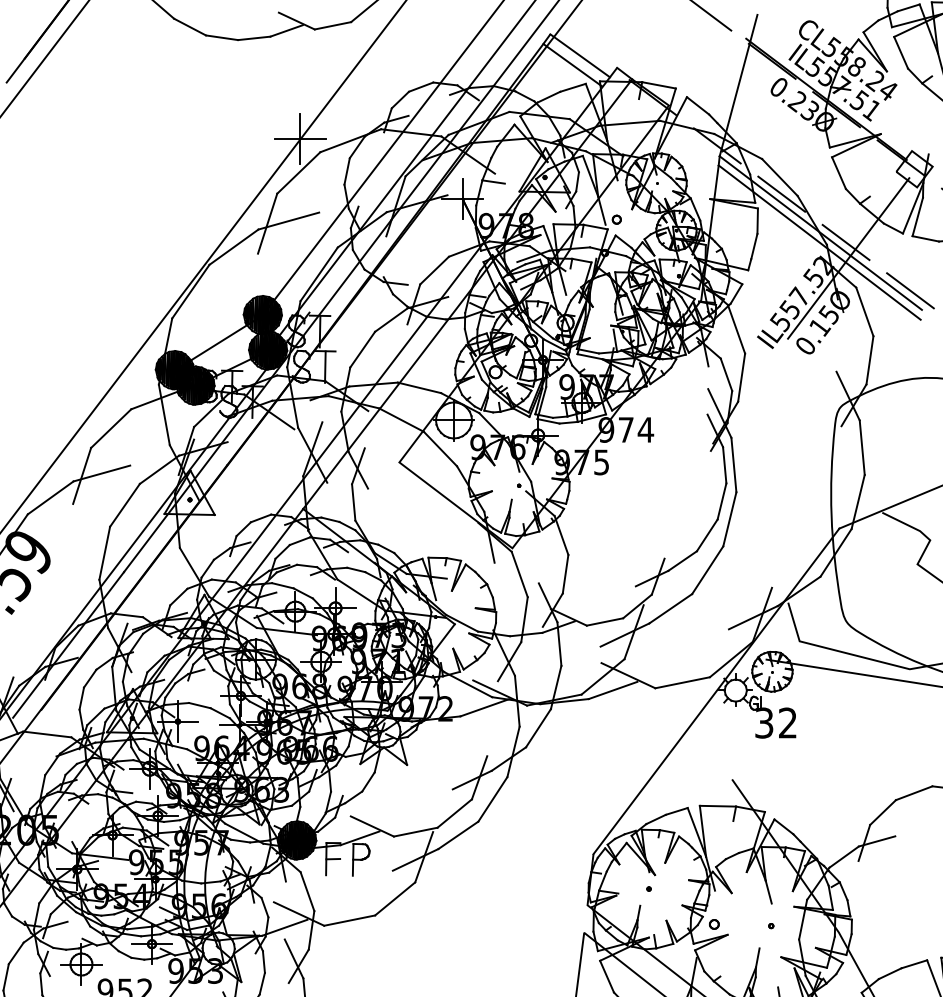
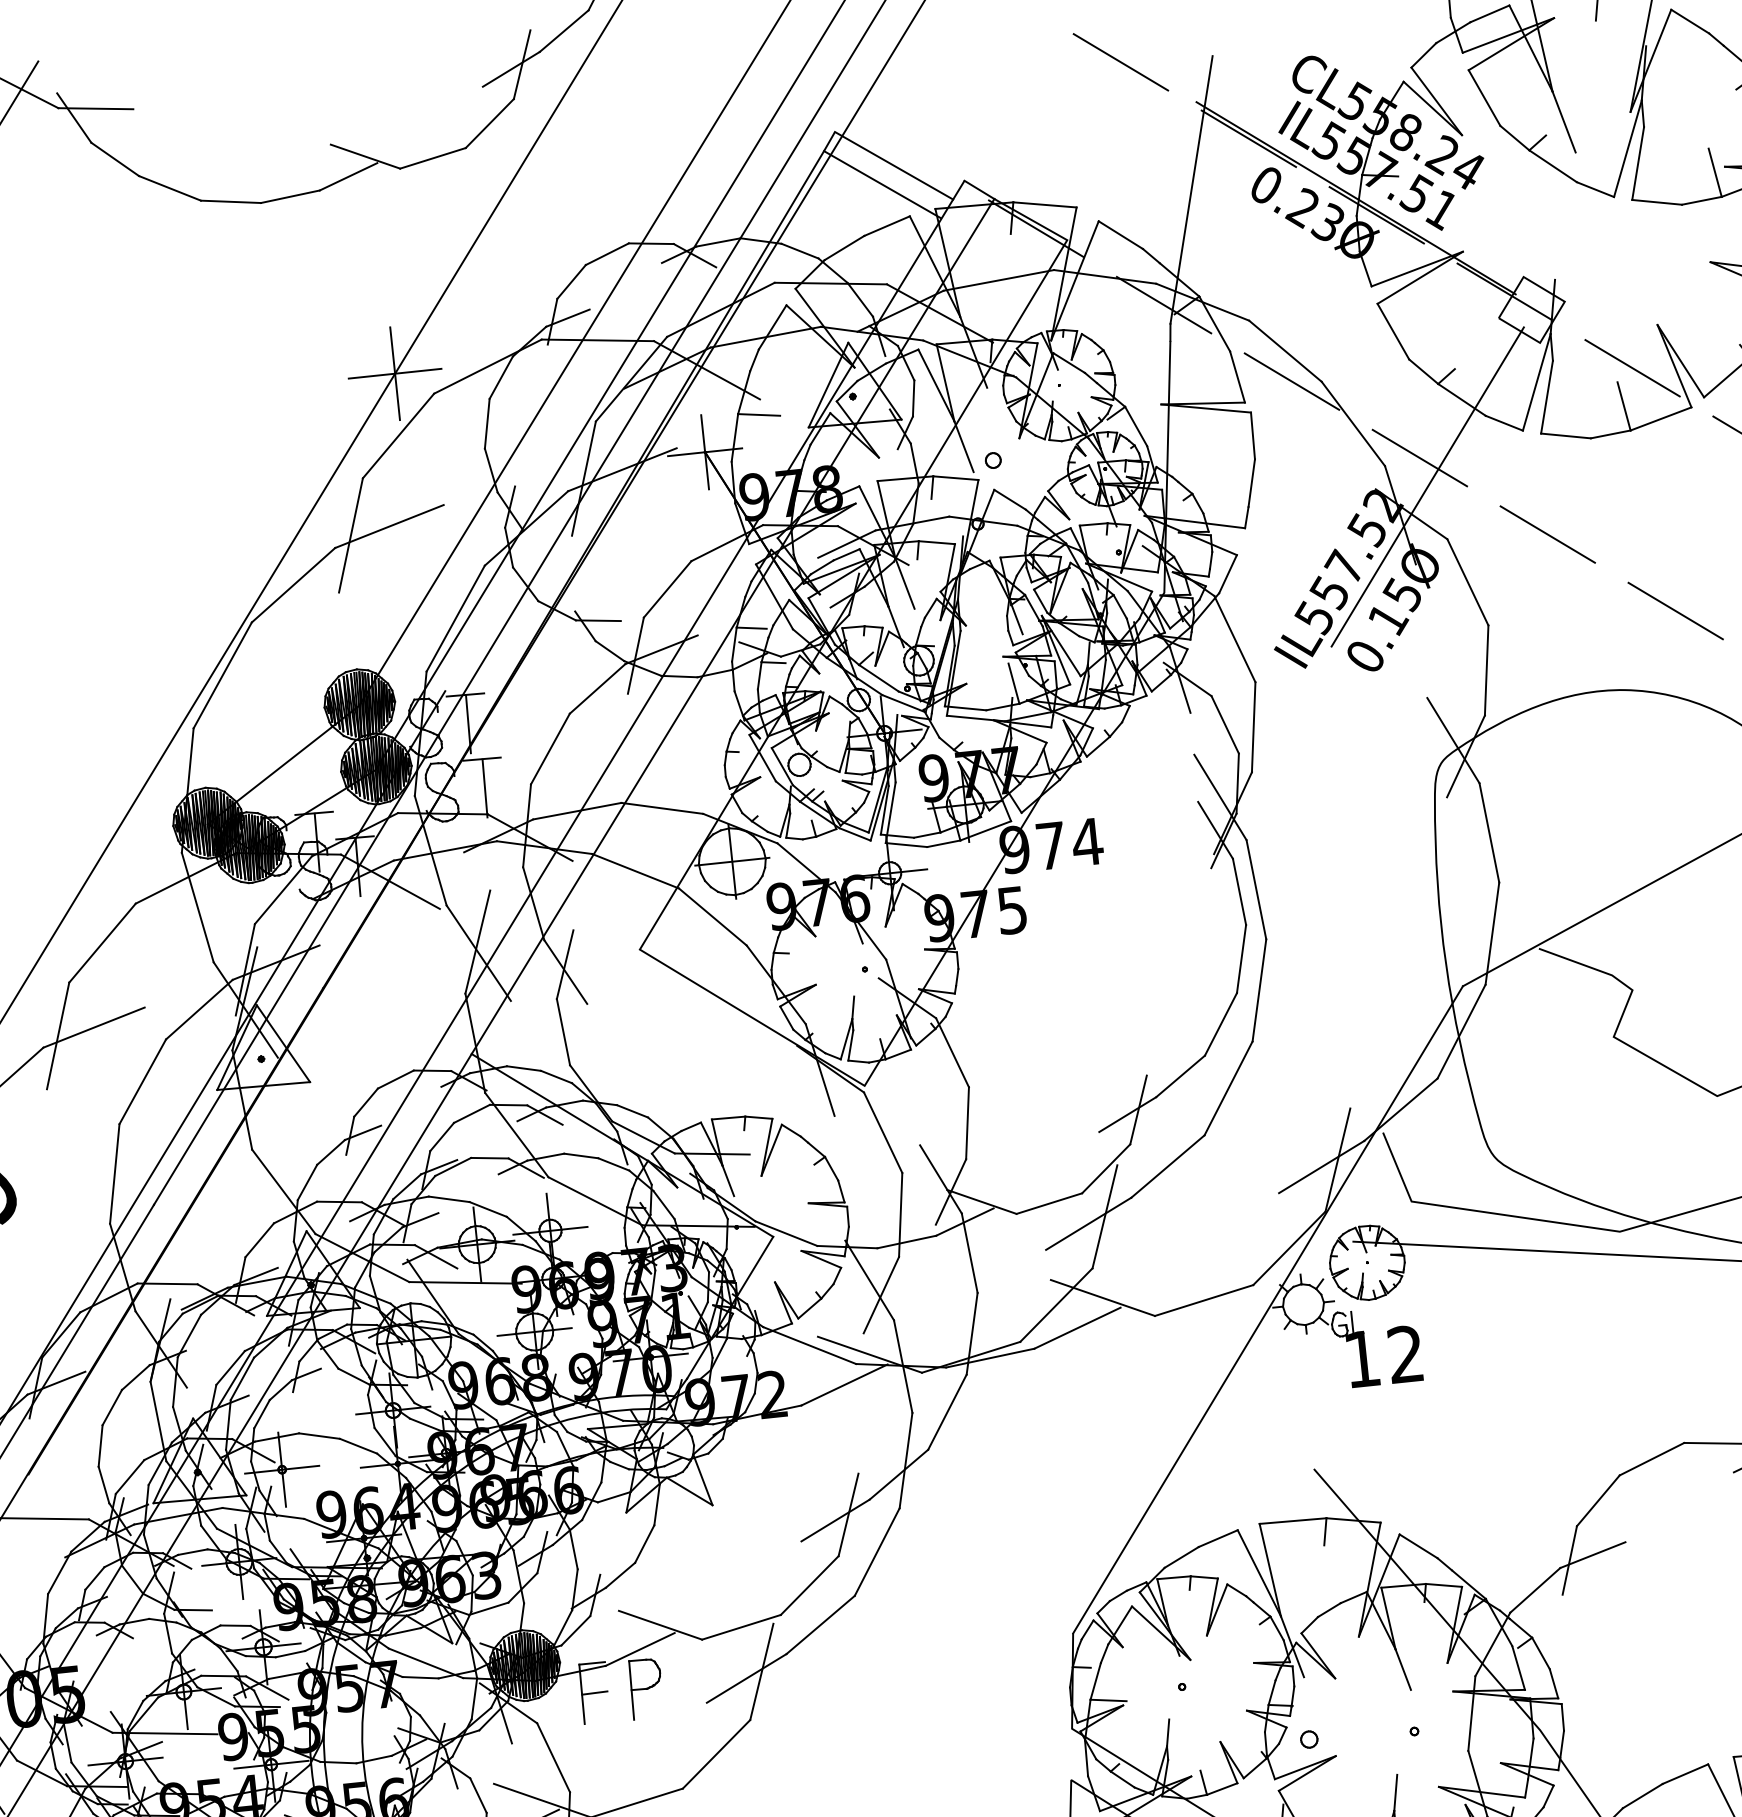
line: (820, 232) -> (1370, 444), removed
line: (819, 242) -> (1370, 463), removed
text: (764, 722) -> (1362, 1357), 32 -> 12

